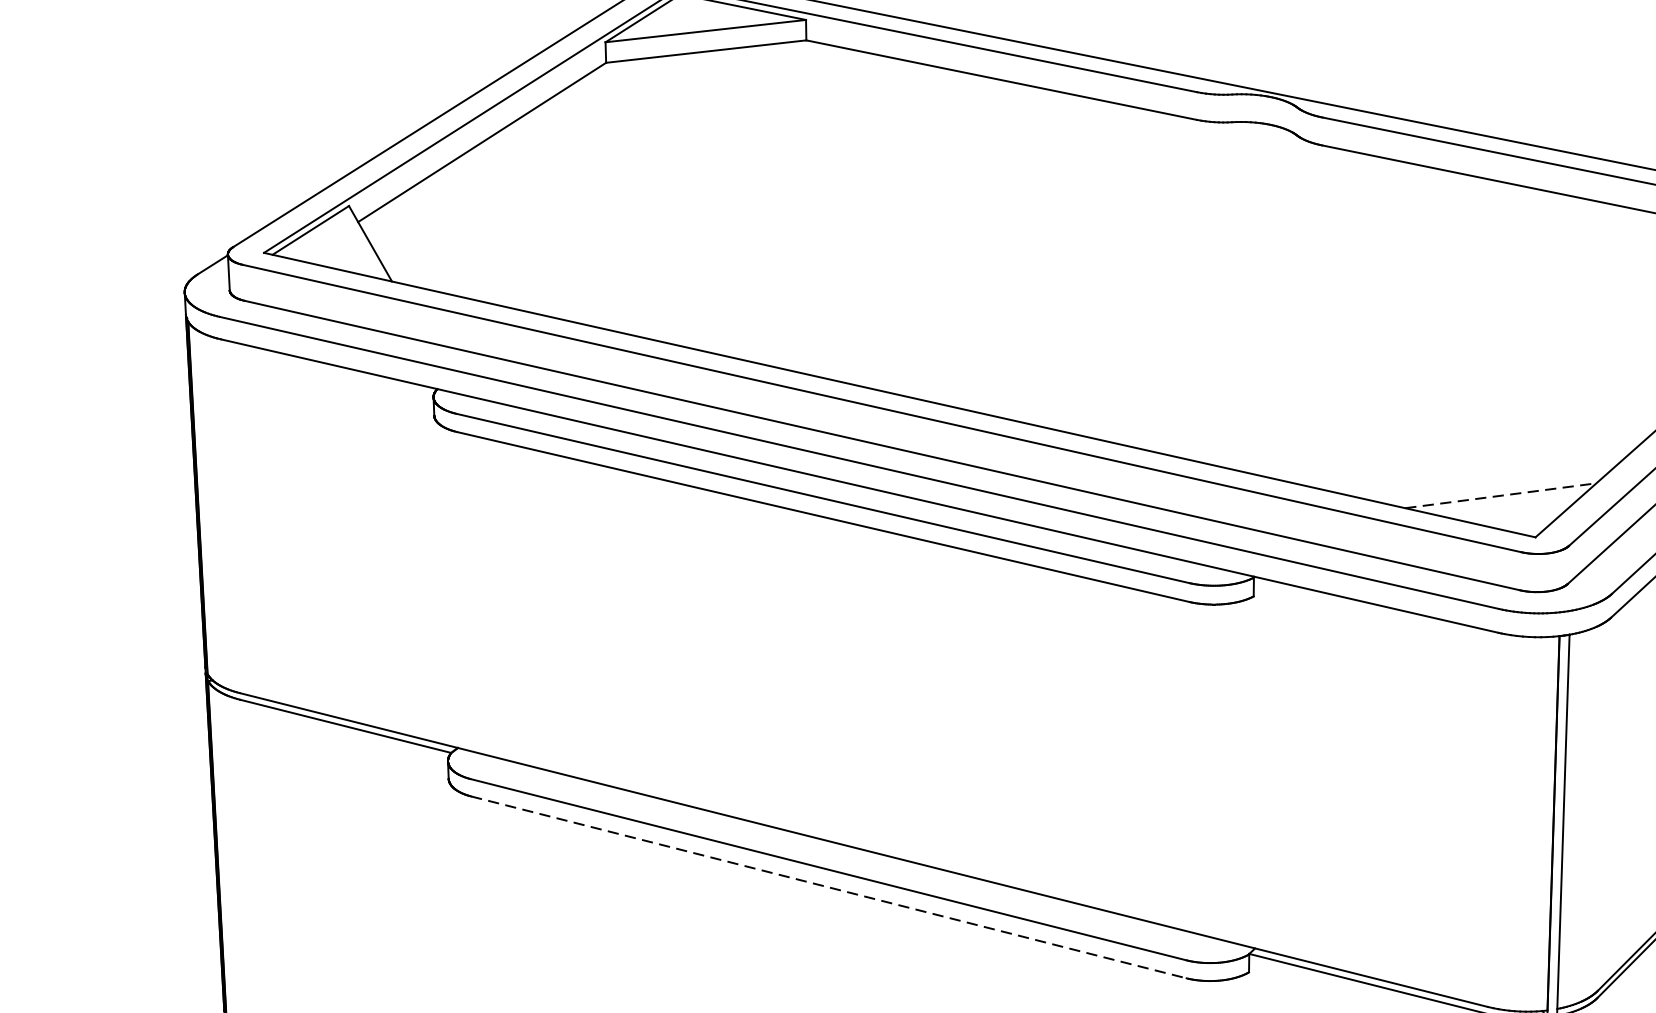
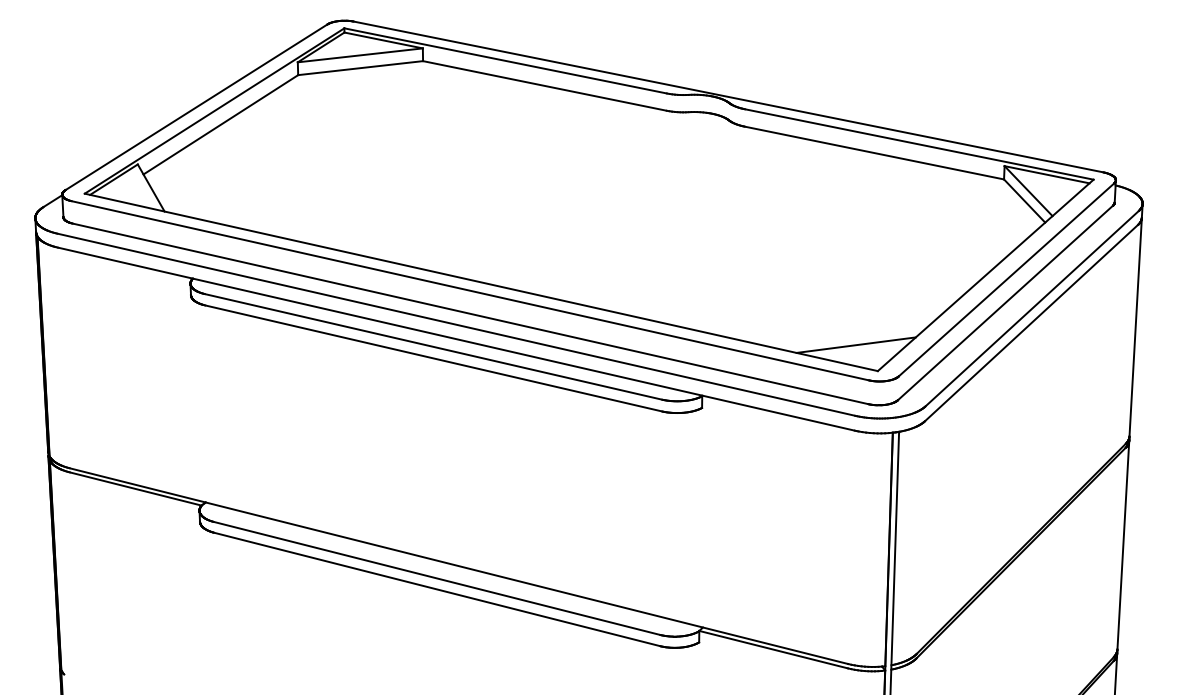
line: (1501, 496) -> (856, 345), dashed -> solid
line: (829, 887) -> (437, 589), dashed -> solid

